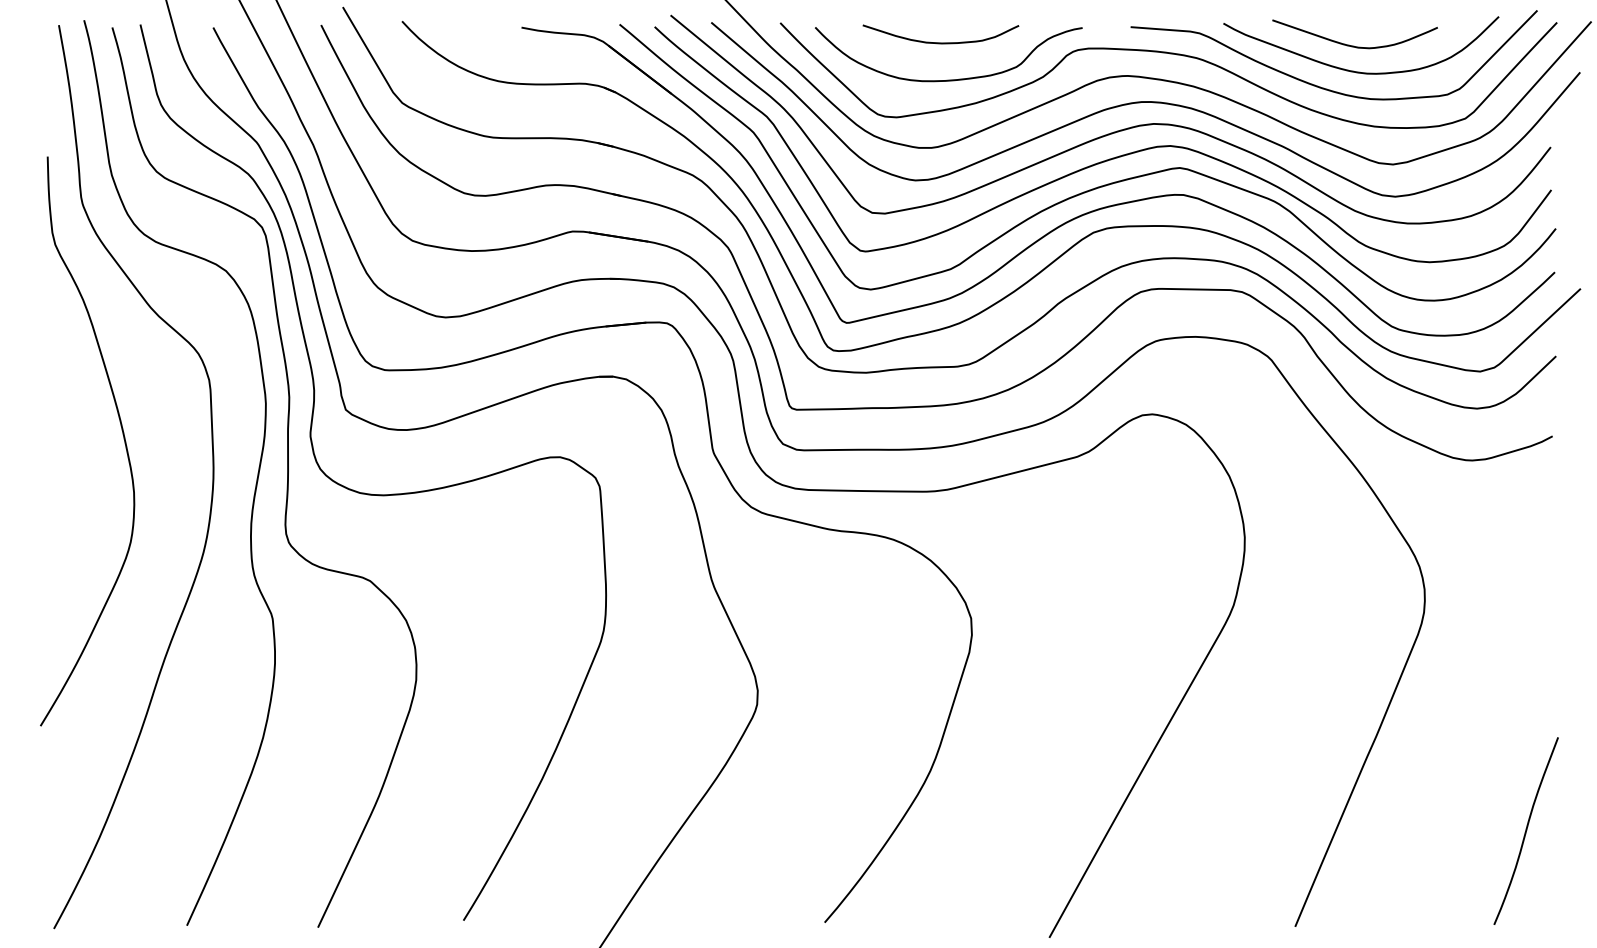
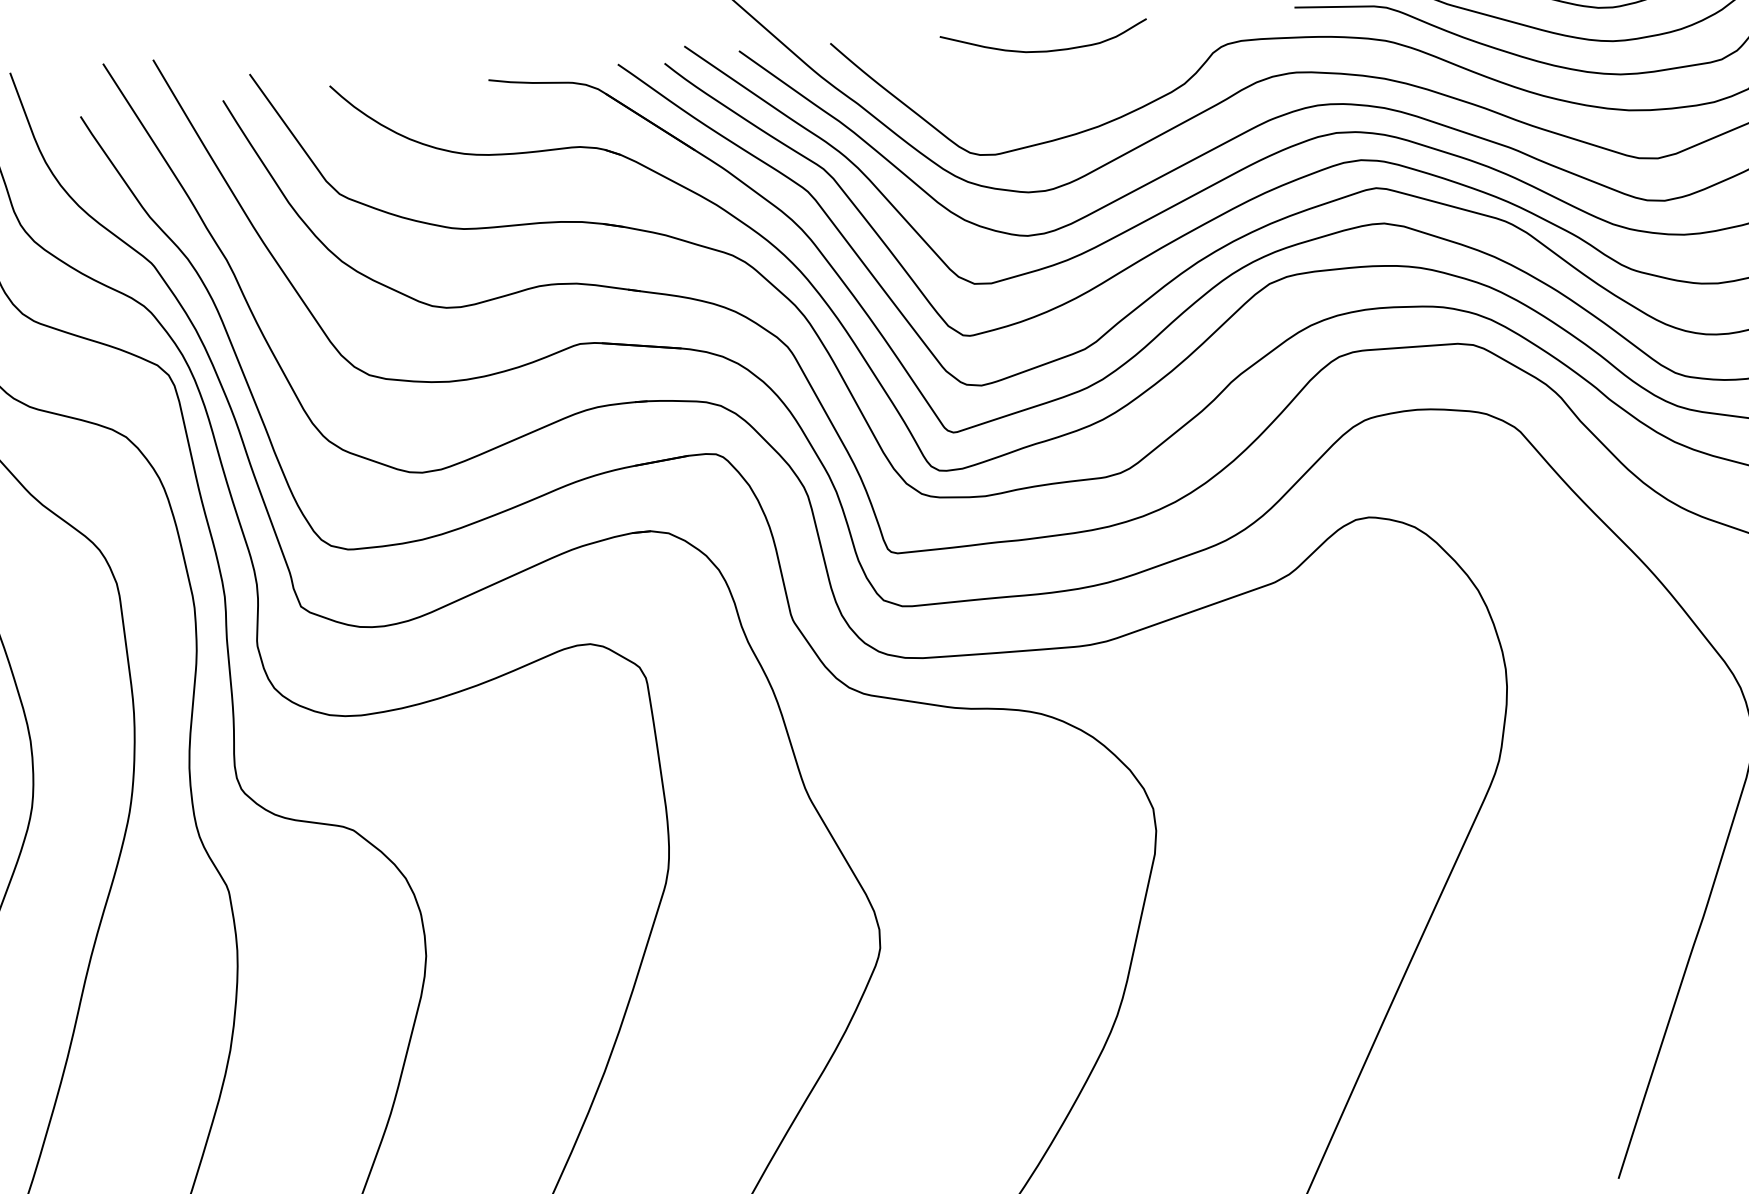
curve: (948, 79) -> (1059, 98), removed

